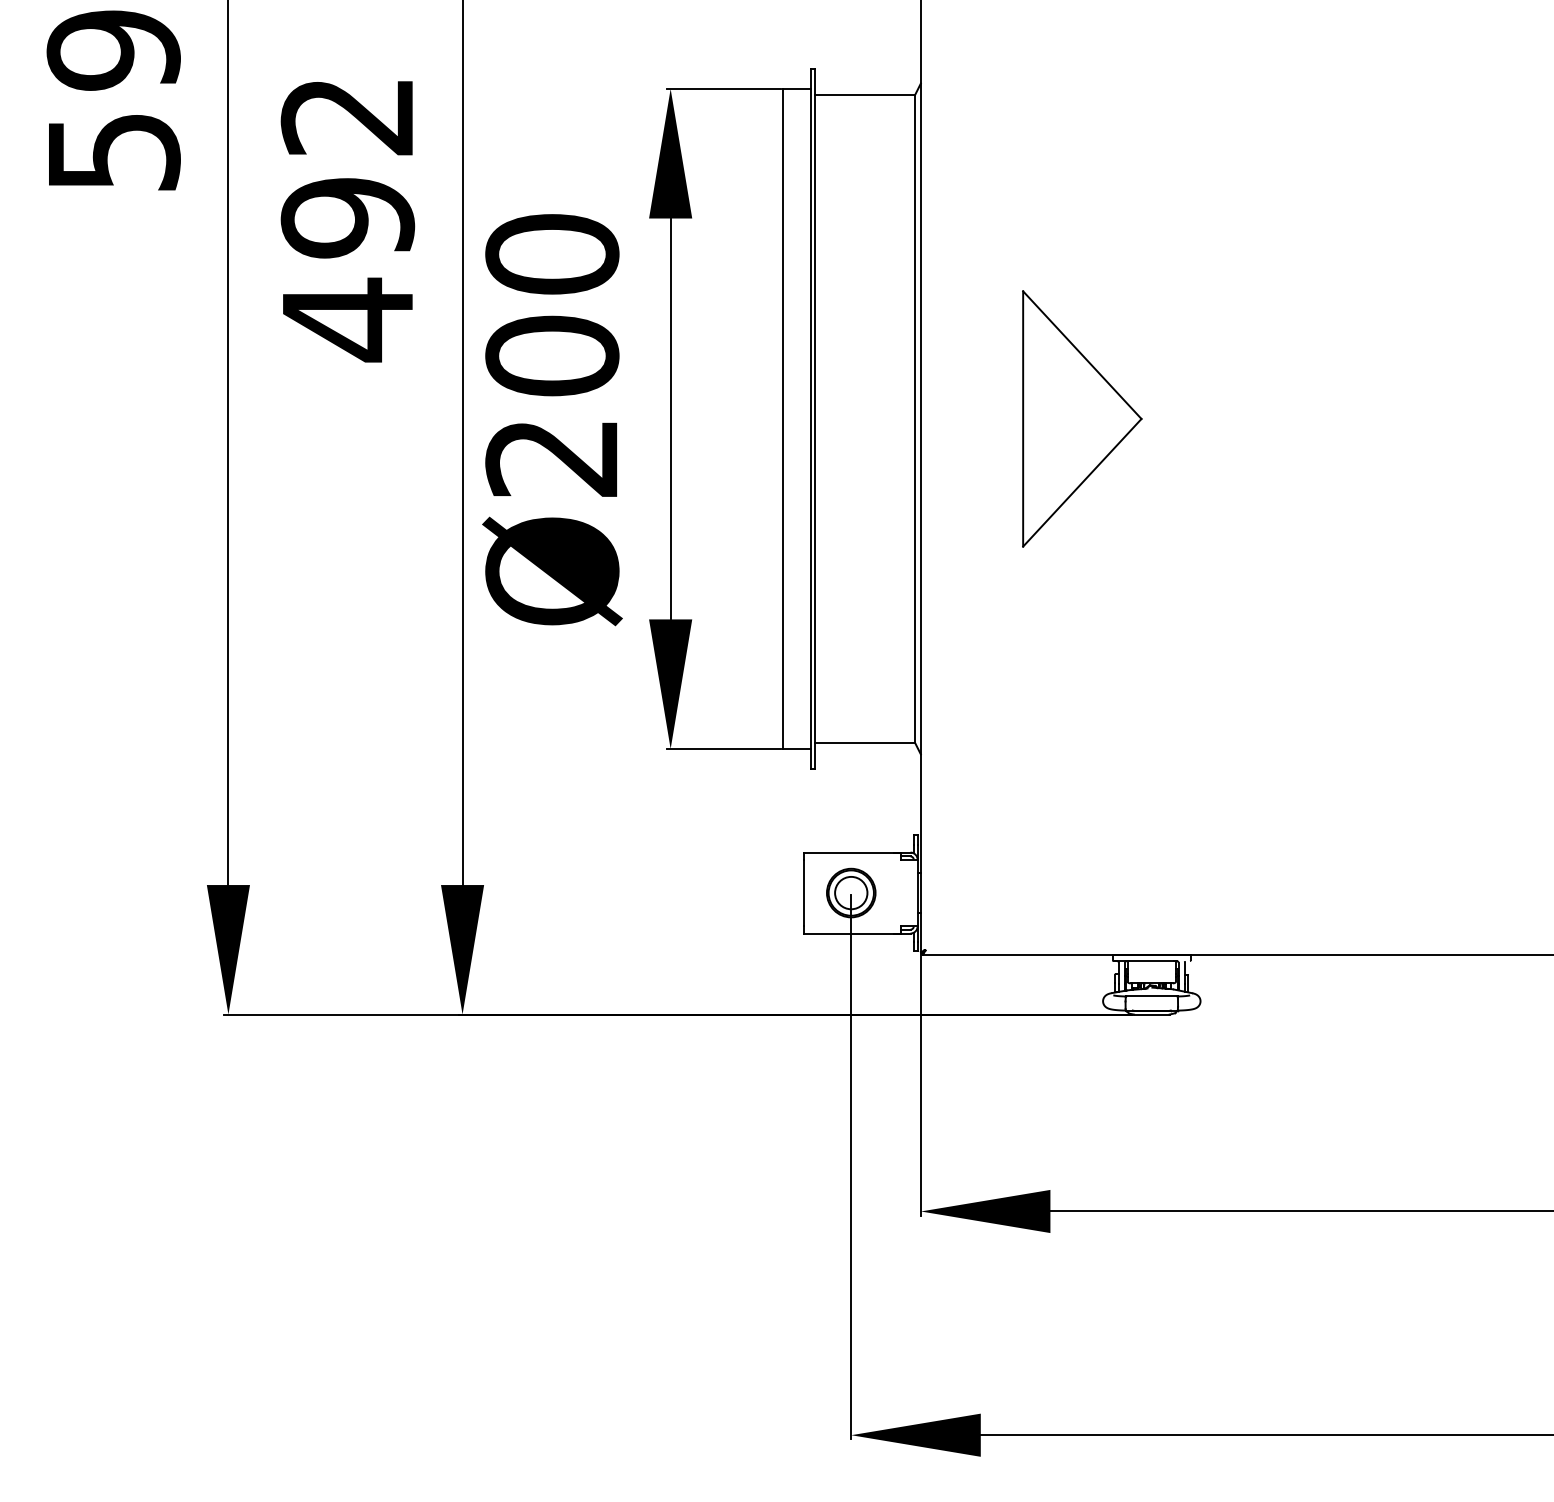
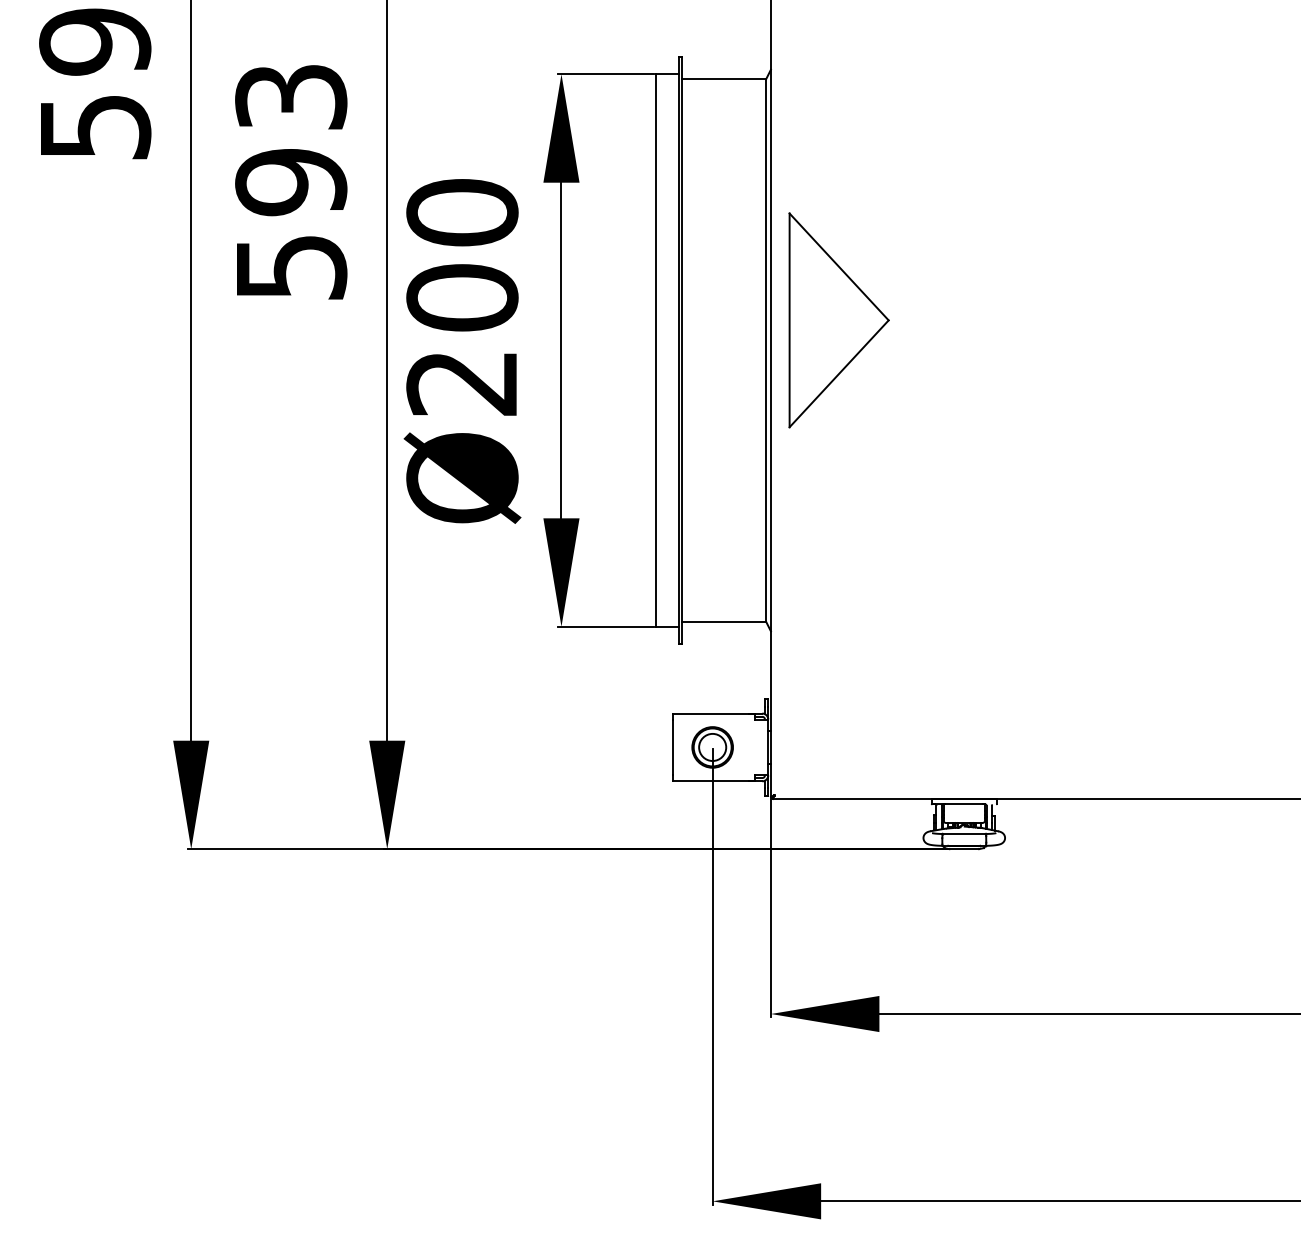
text: (347, 220) -> (290, 184), 492 -> 593
part: (1082, 418) -> (839, 319), moved

